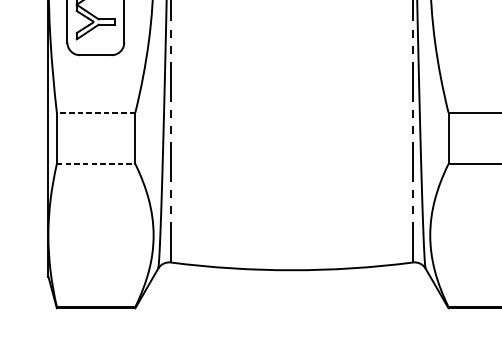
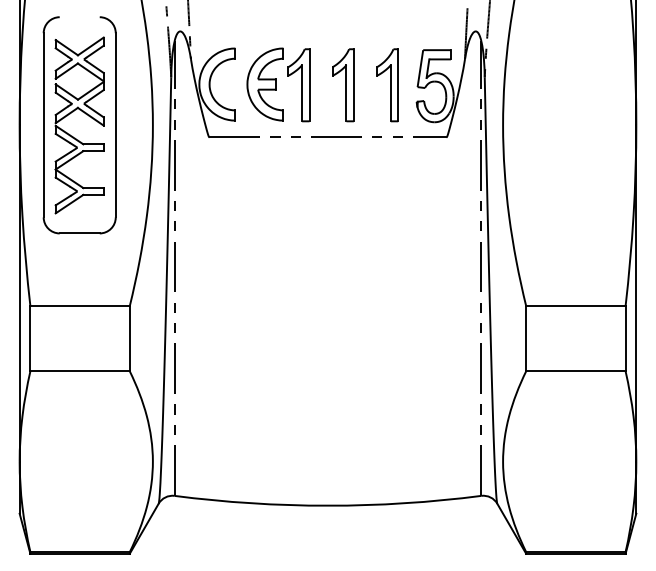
line: (96, 112) -> (80, 306), dashed -> solid
line: (96, 164) -> (80, 371), dashed -> solid

